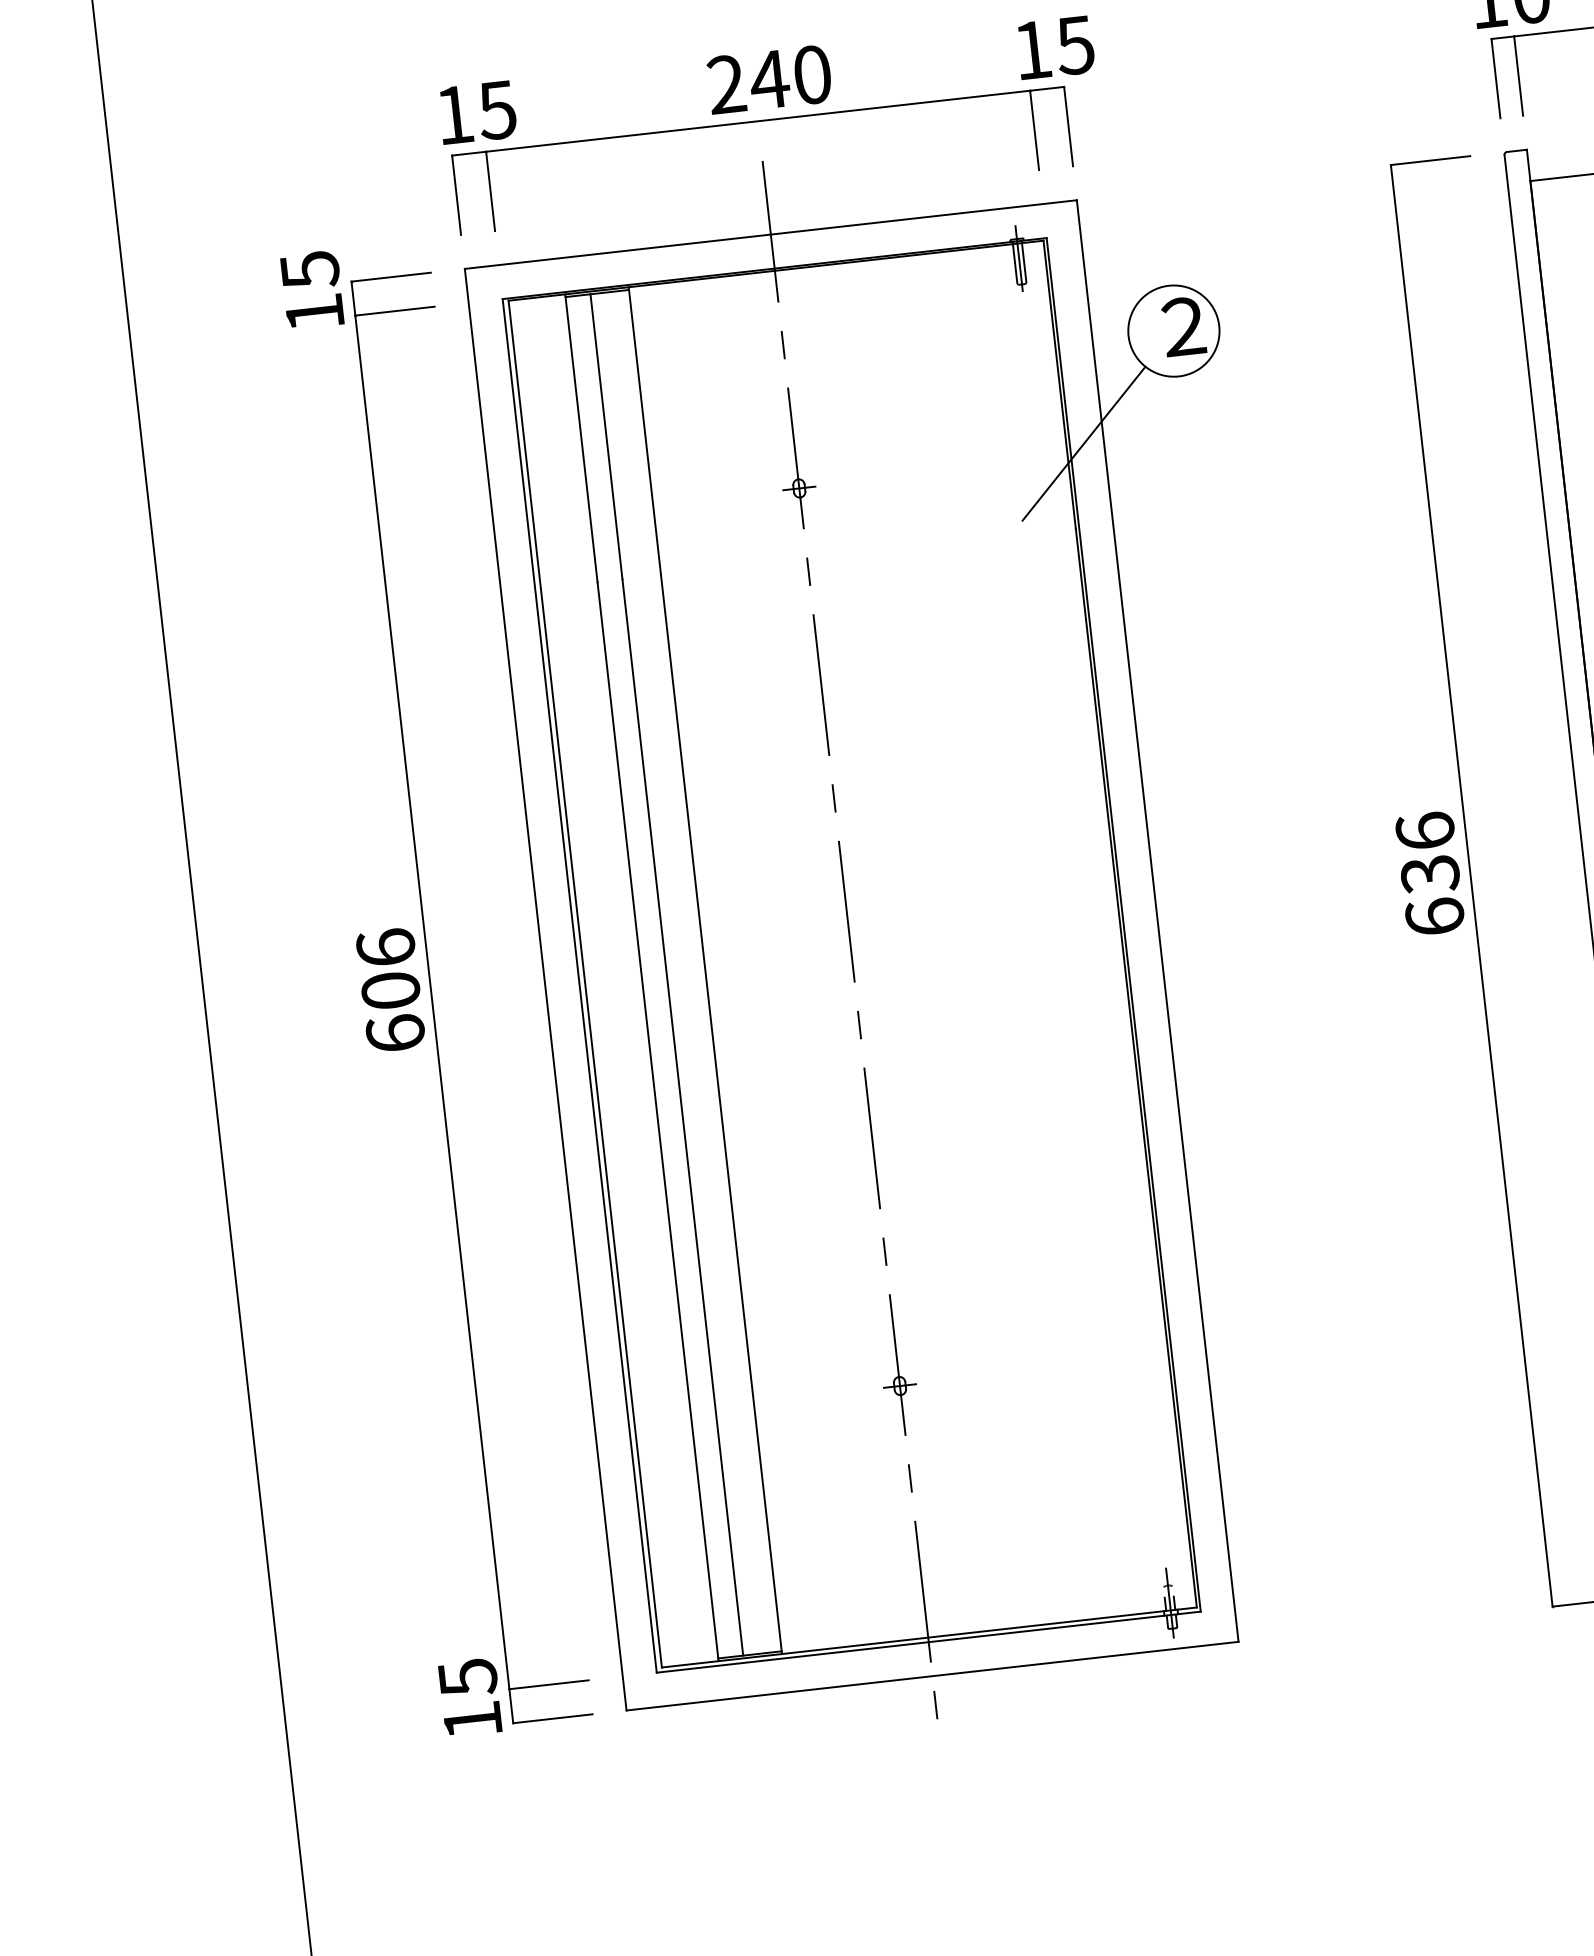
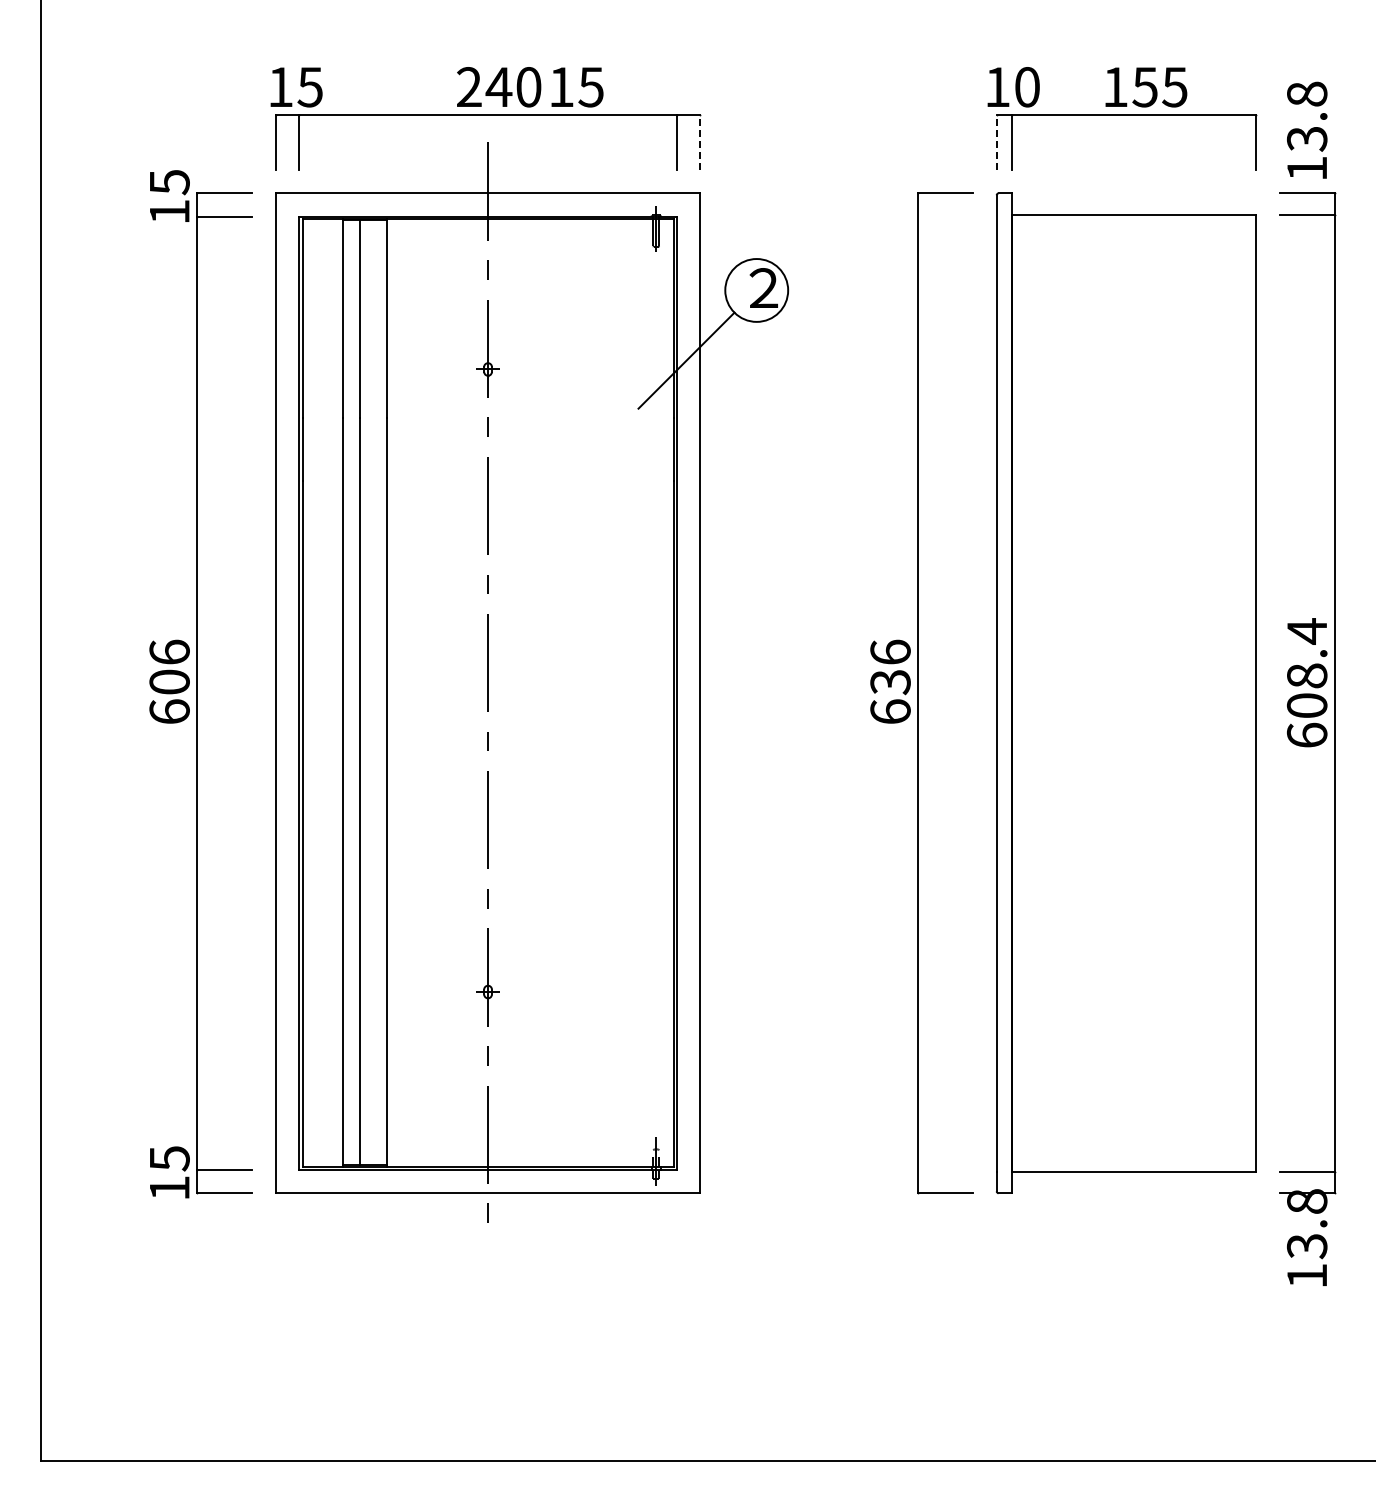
text: (1055, 48) -> (577, 87), moved
line: (1495, 78) -> (996, 142), solid -> dashed
line: (1068, 126) -> (700, 142), solid -> dashed

